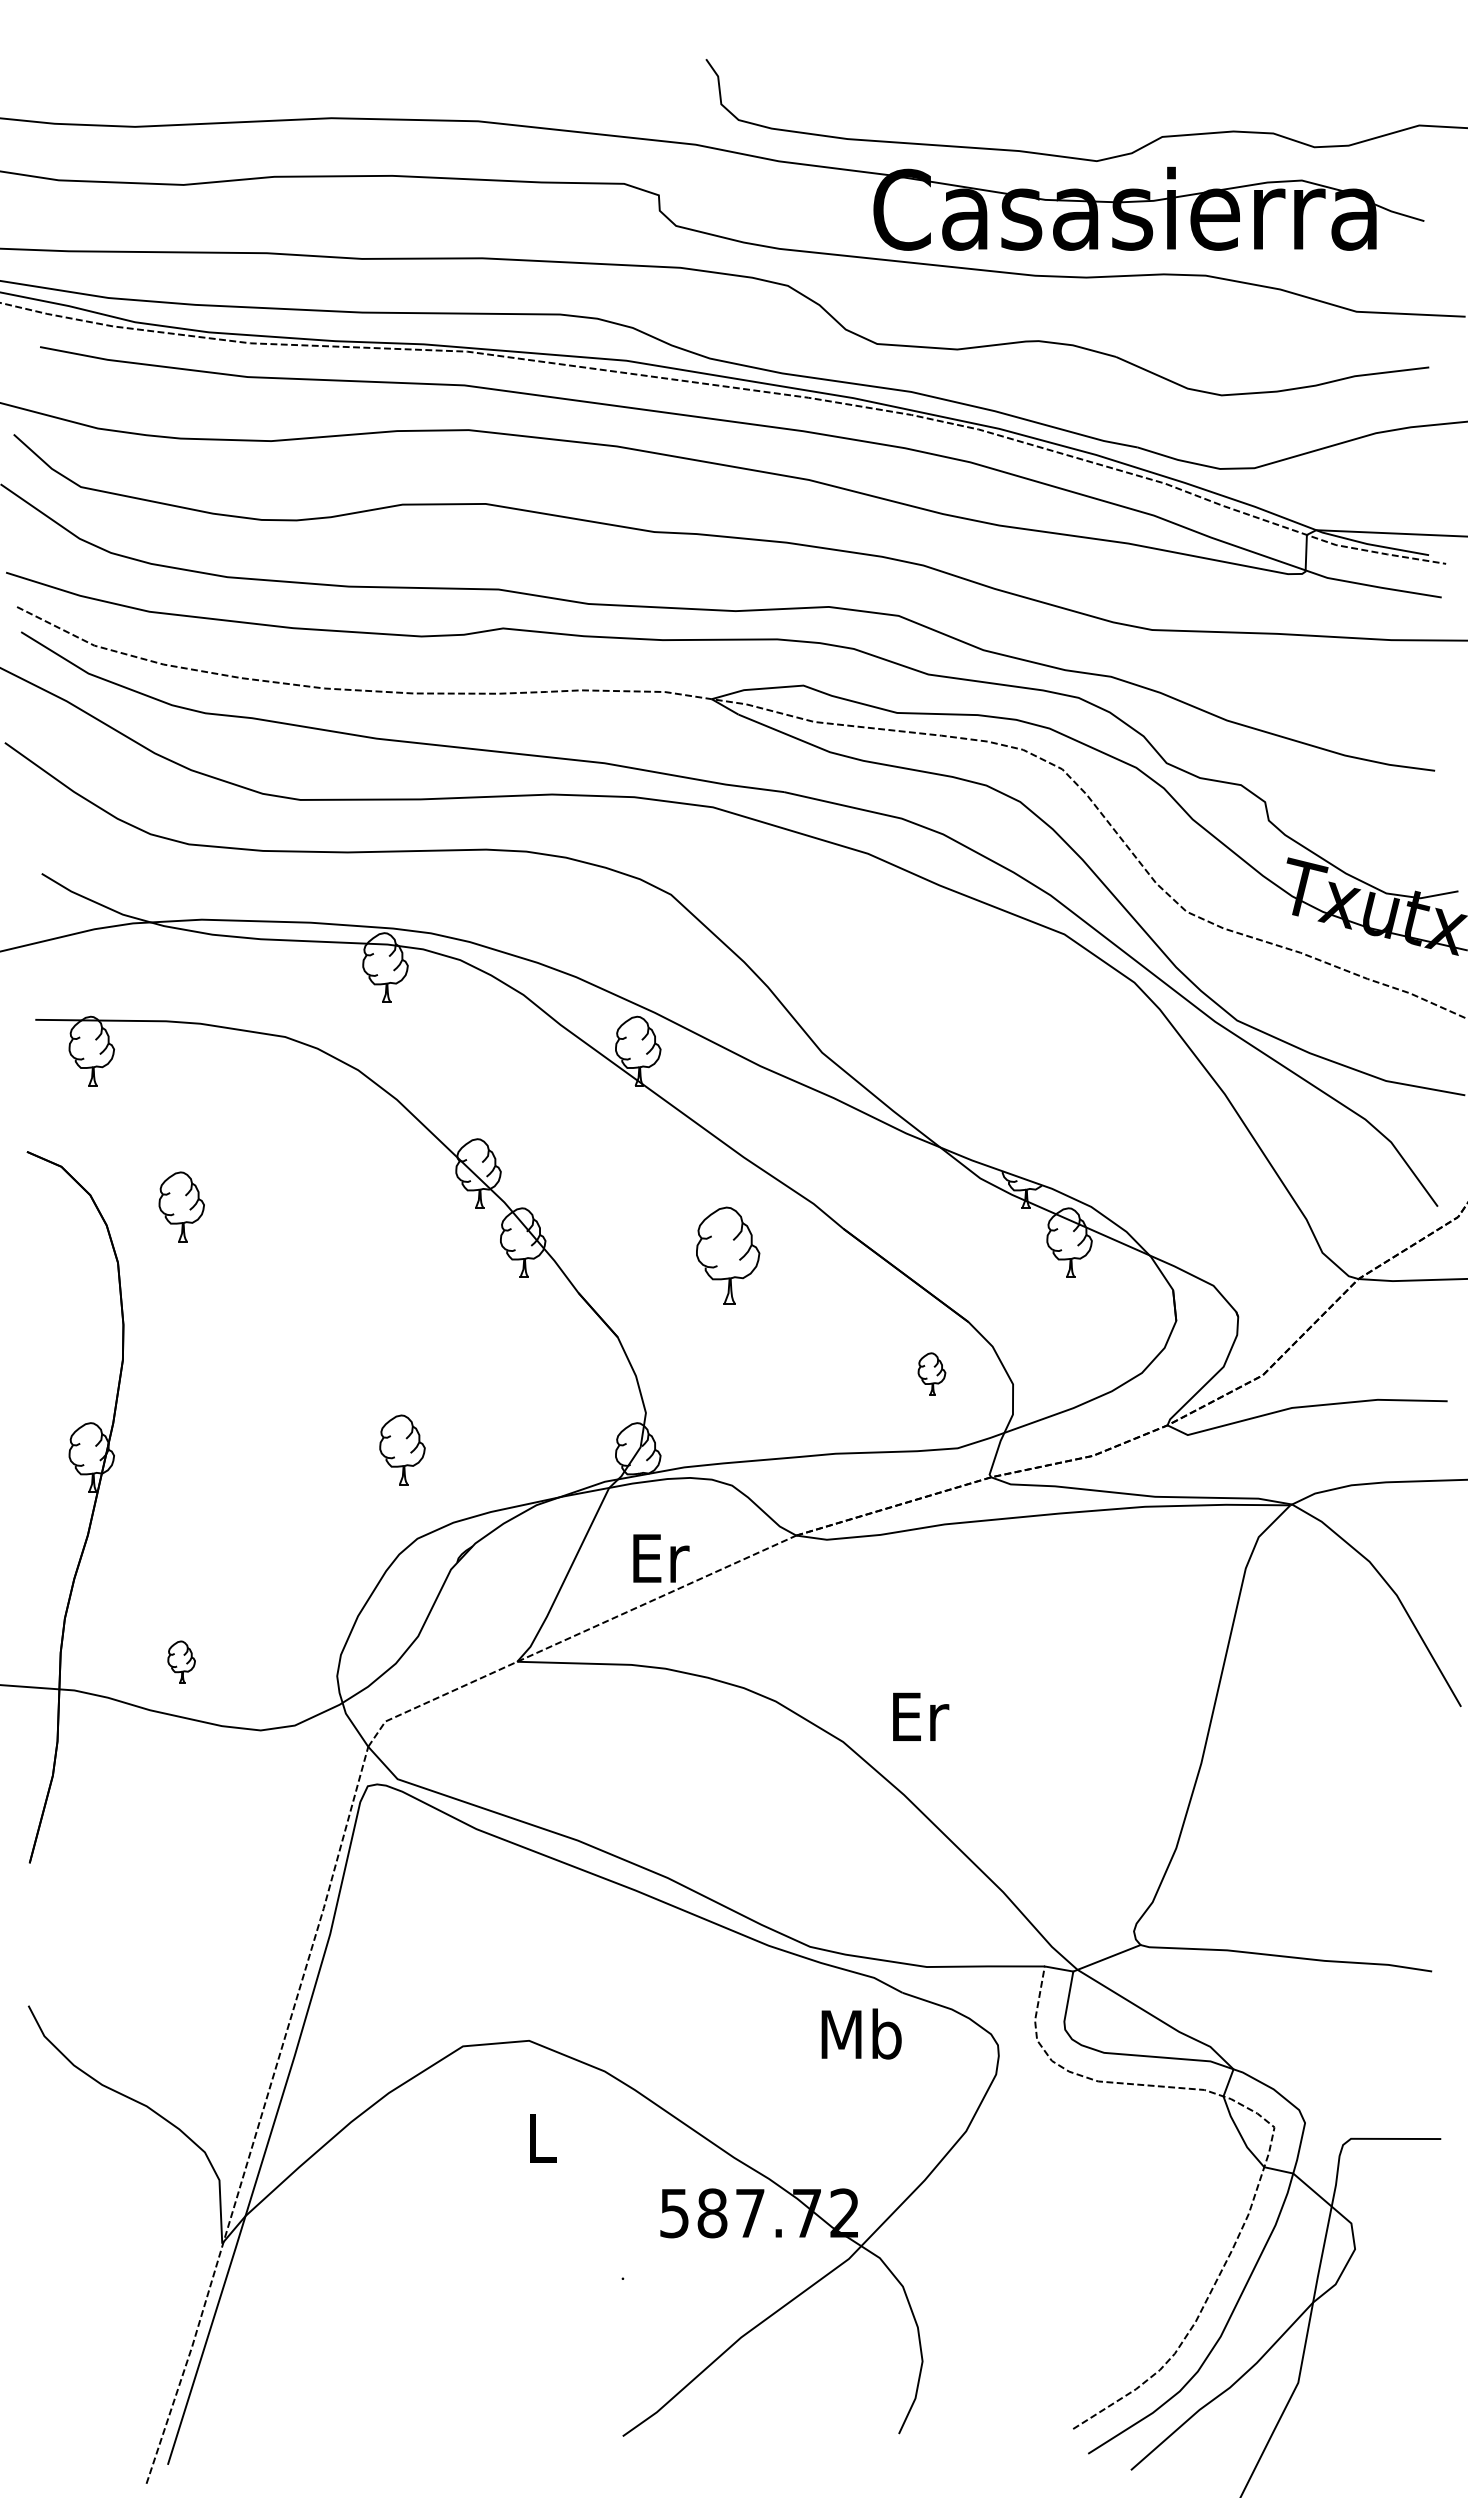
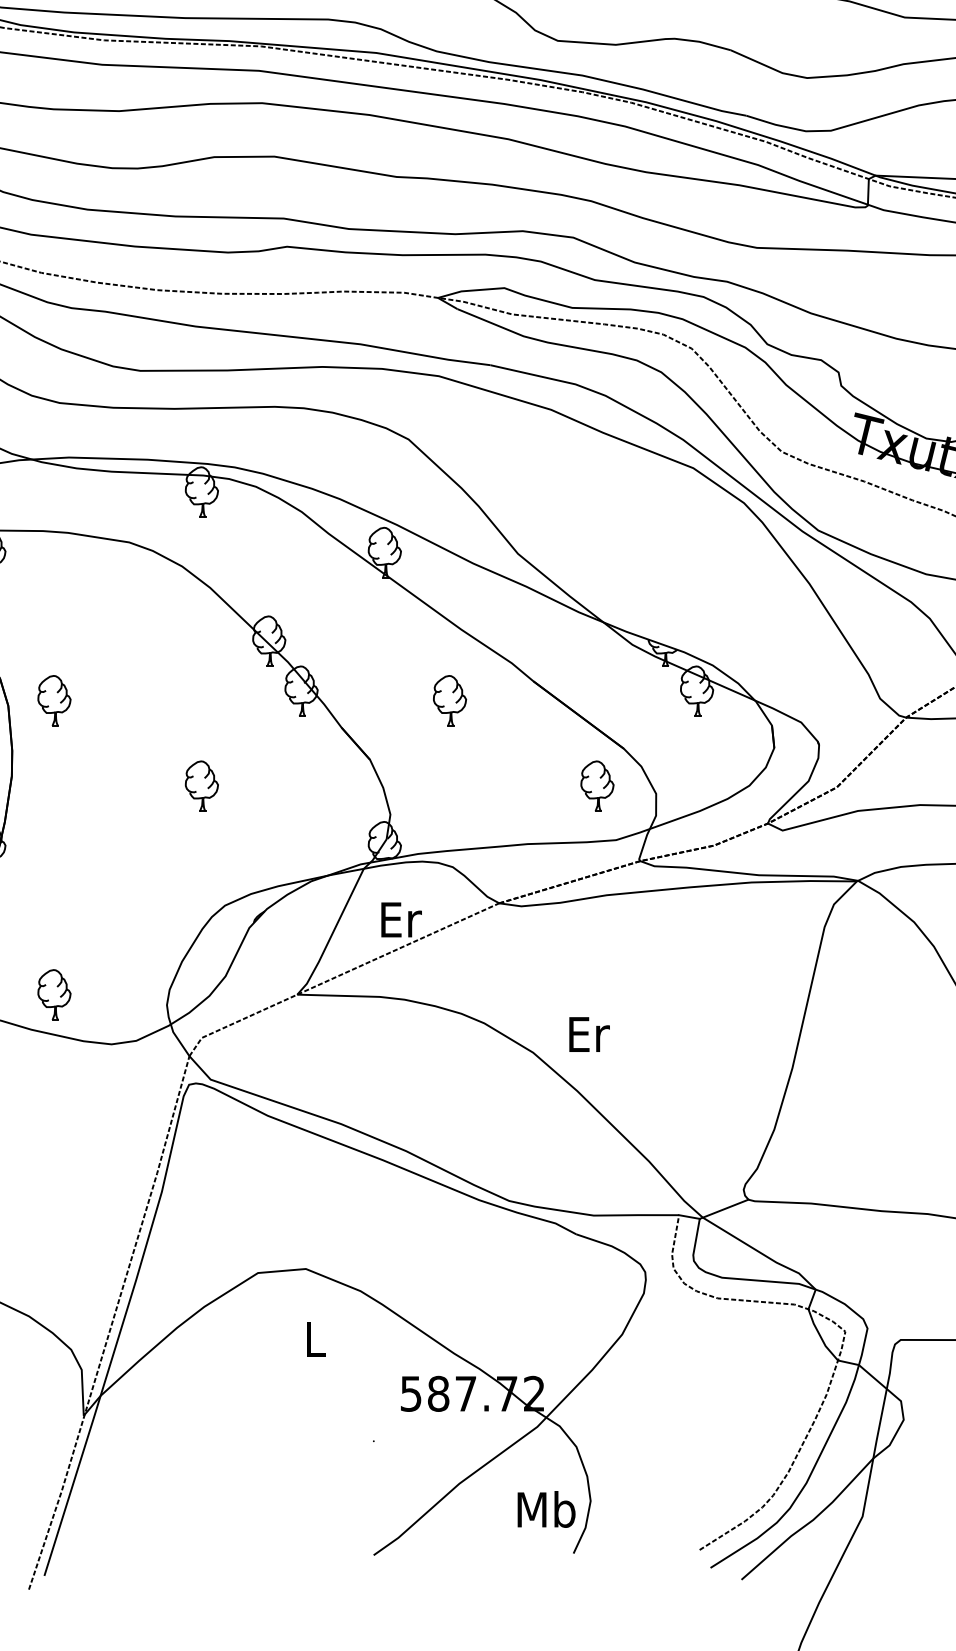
part: (181, 1206) -> (54, 700), moved
part: (728, 1255) -> (450, 700), size x0.71
part: (931, 1373) -> (597, 786), size x1.67
part: (402, 1449) -> (201, 786), moved
part: (181, 1661) -> (54, 994), size x1.67
text: (861, 2033) -> (546, 1509), moved

